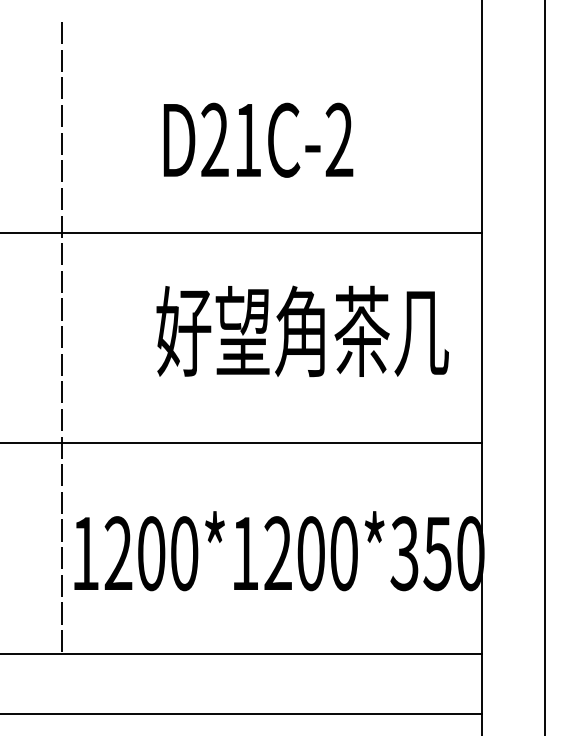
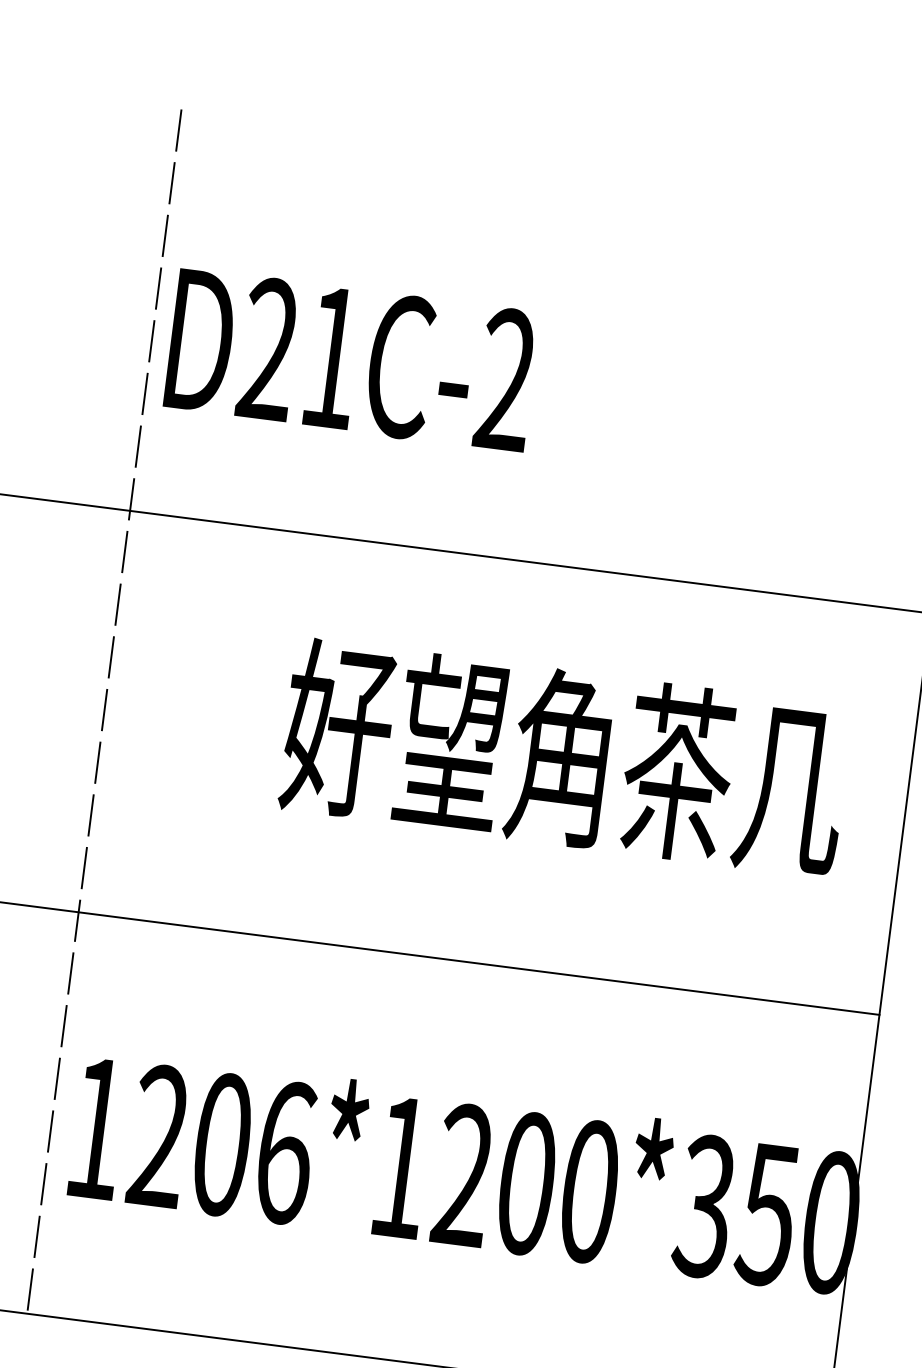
text: (258, 139) -> (352, 358), moved
text: (184, 553) -> (285, 1152), 1200*1200*350 -> 1206*1200*350

